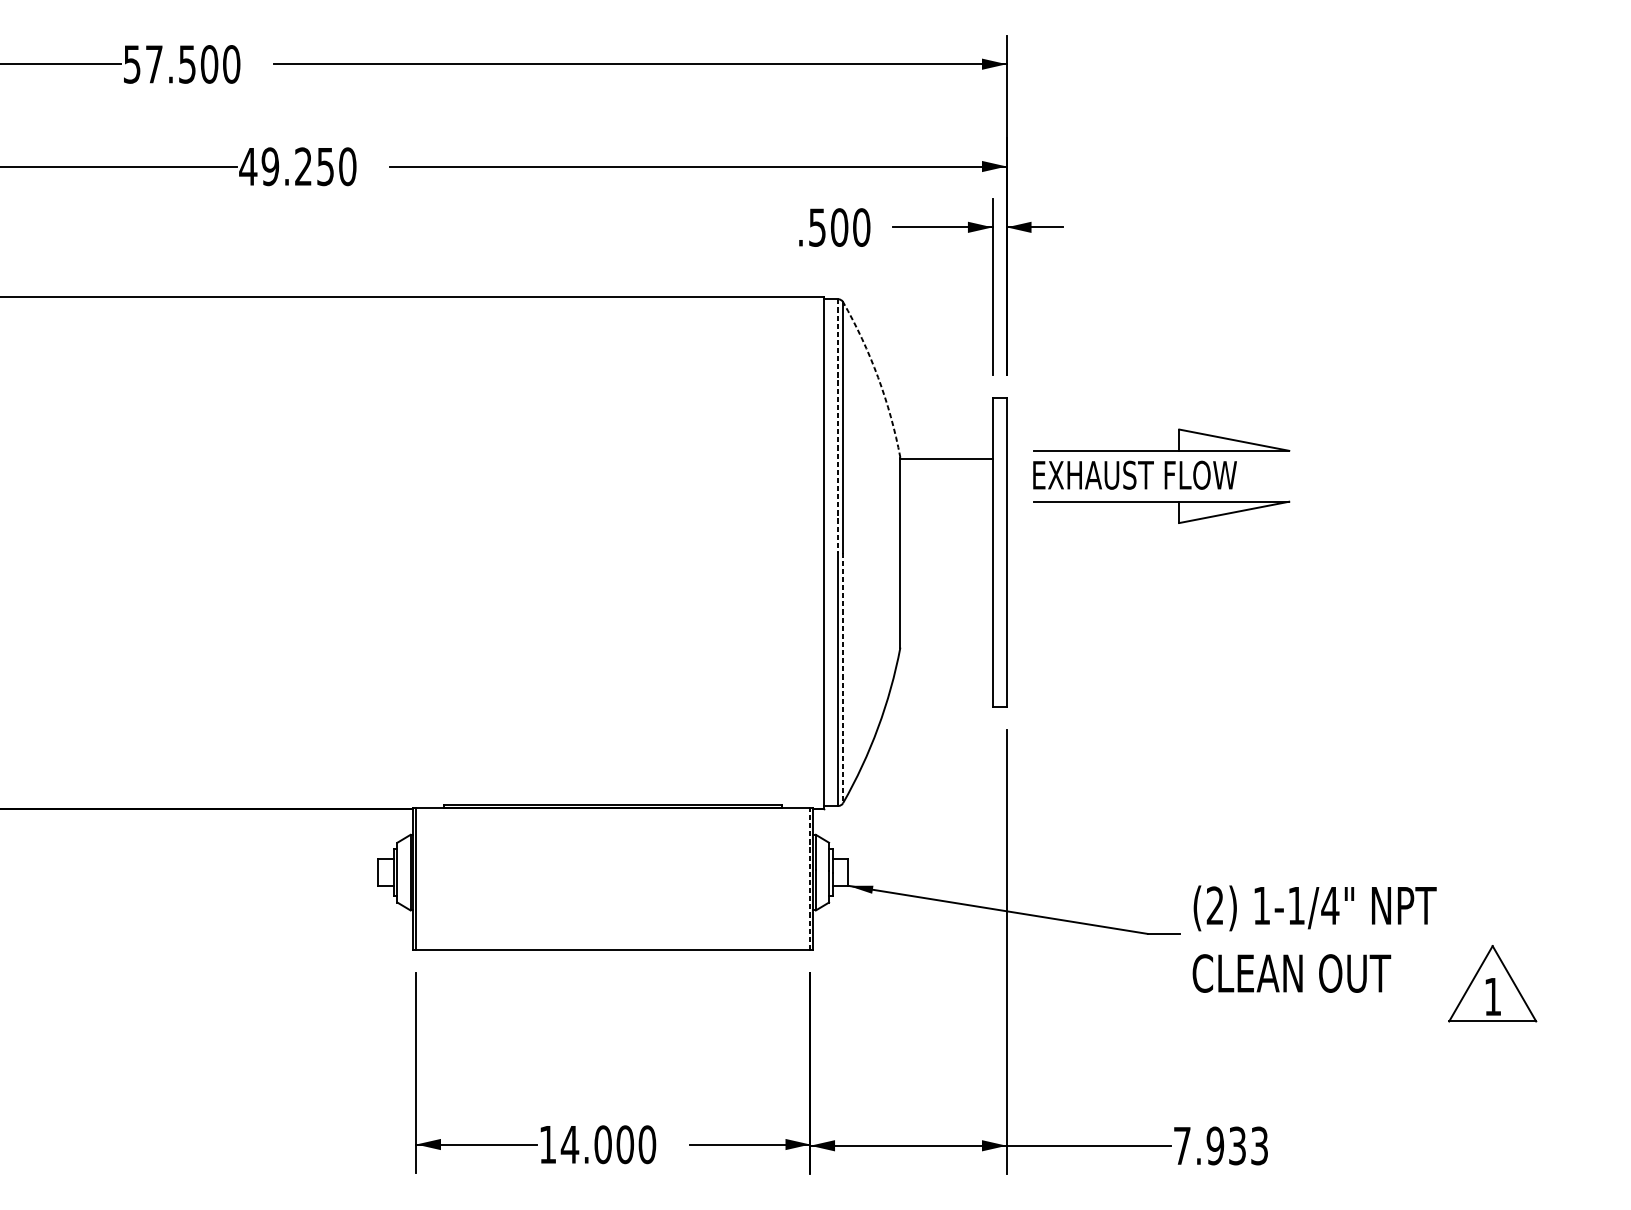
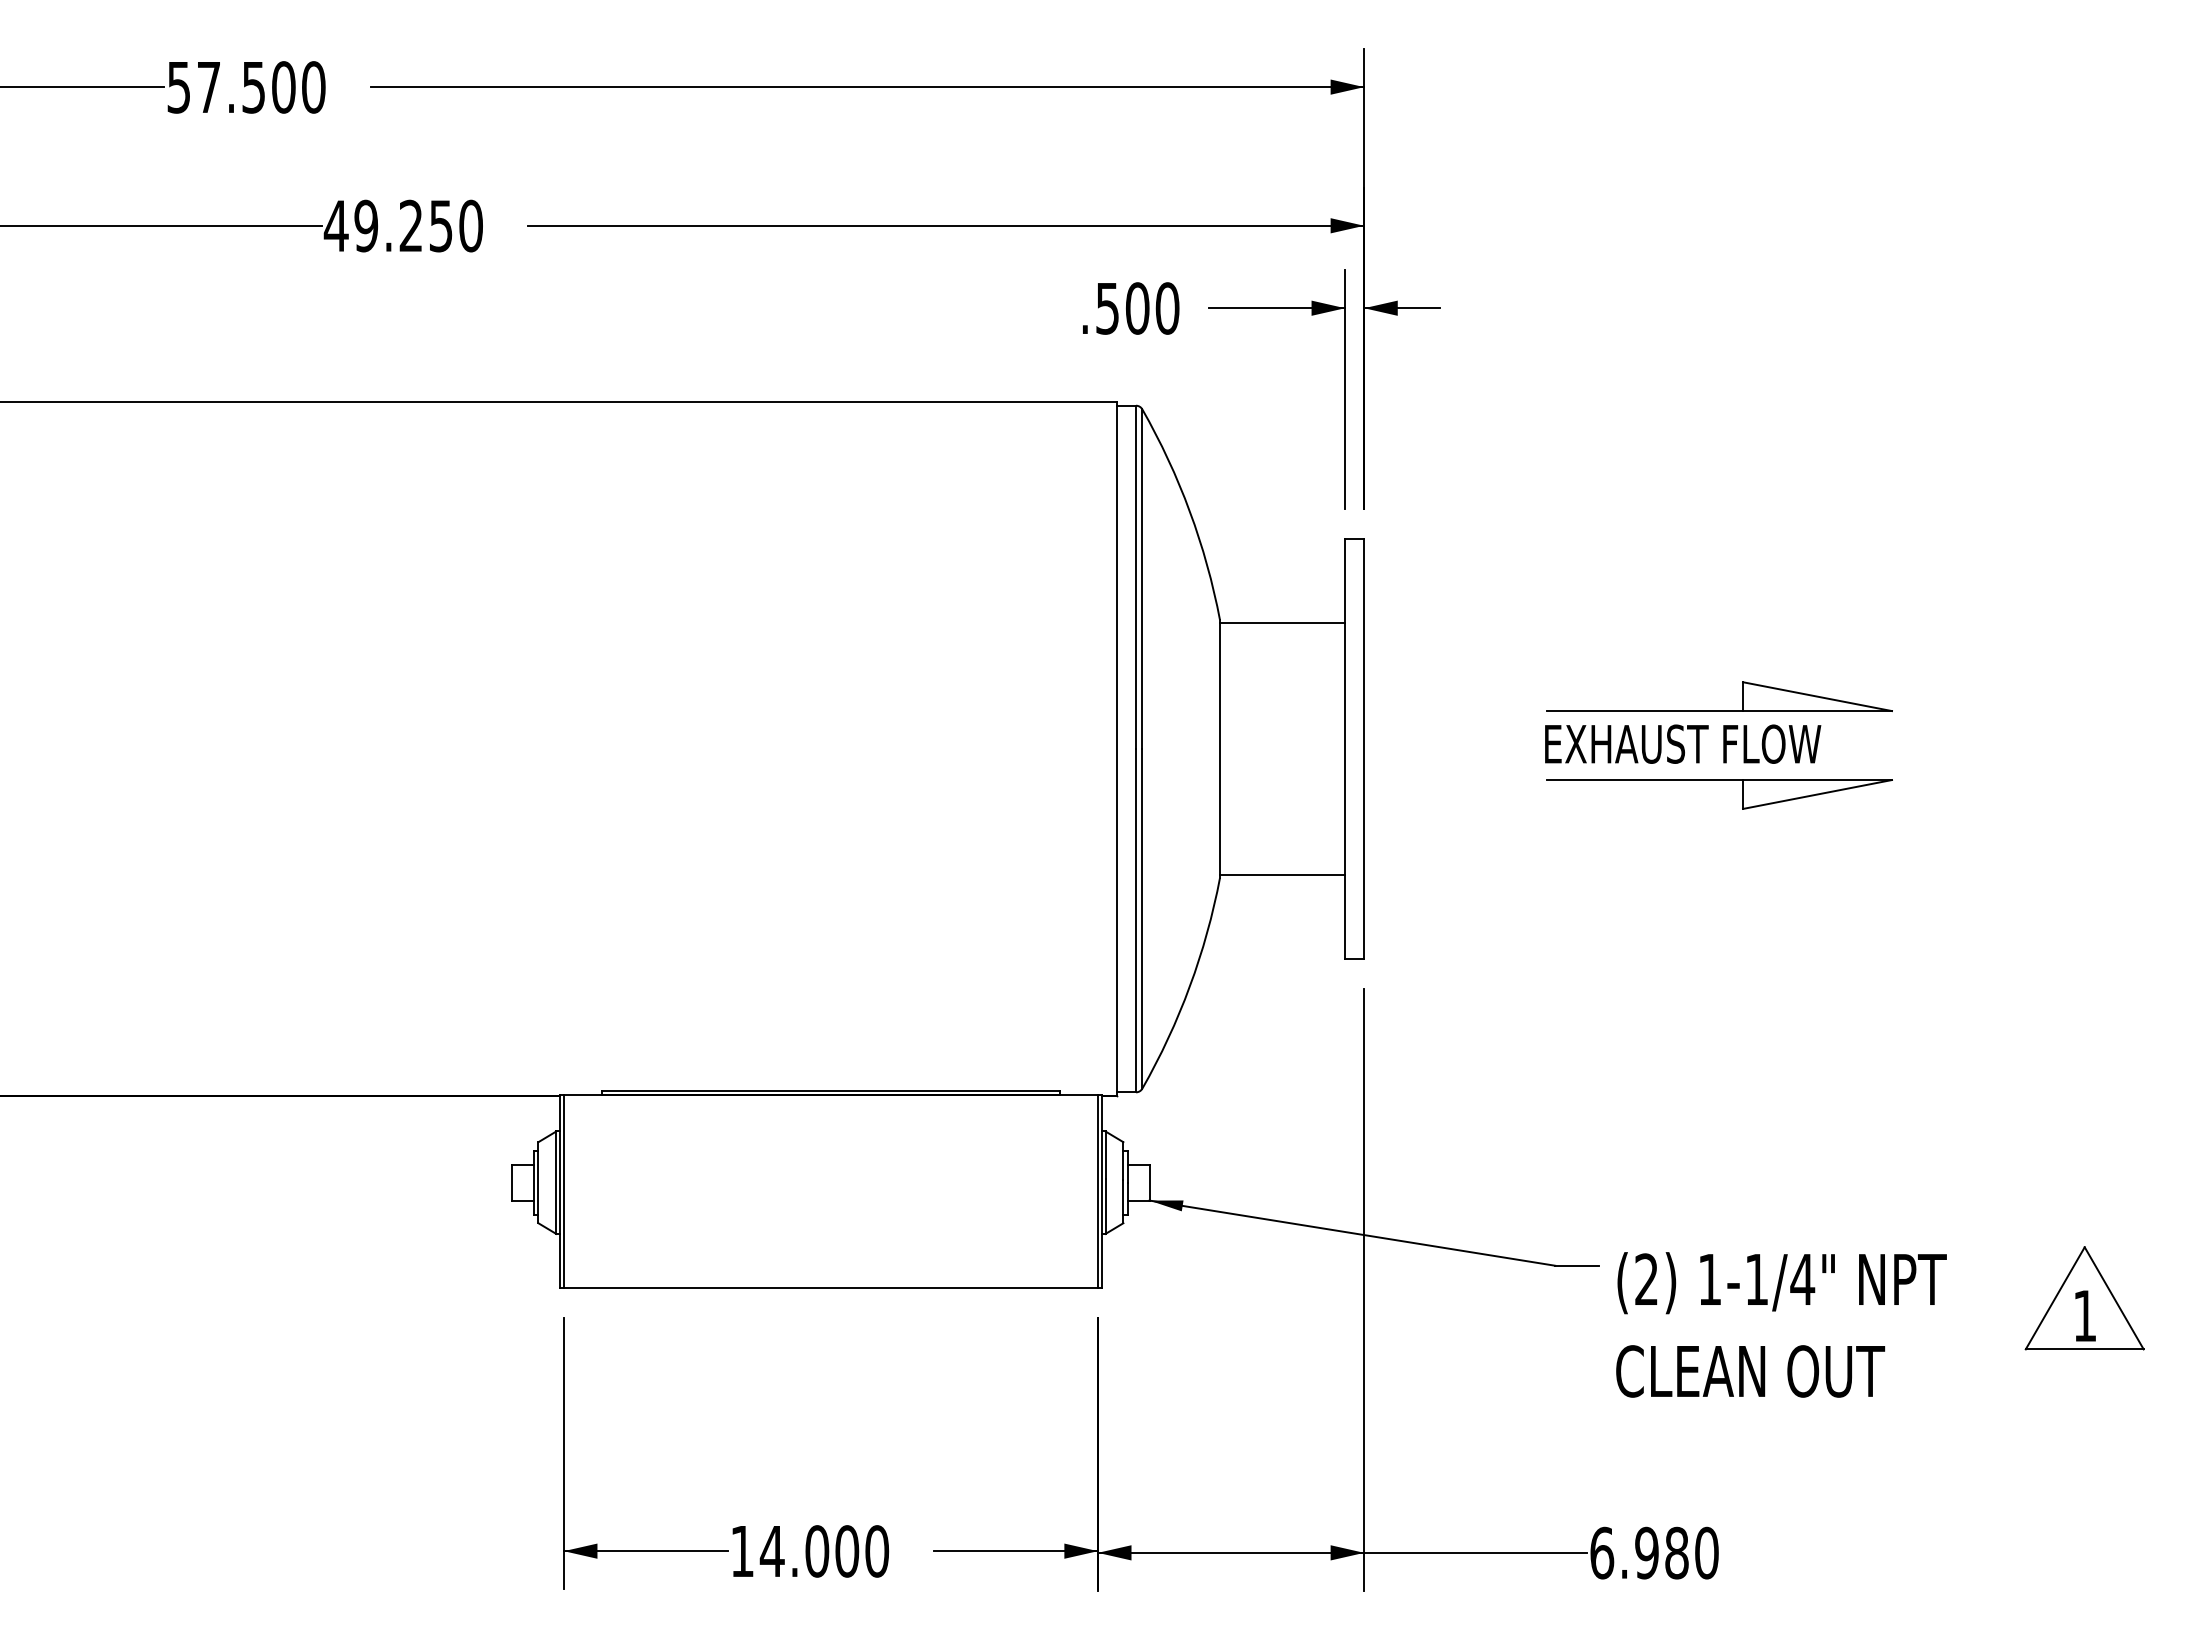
arc: (877, 377) -> (1189, 511), dashed -> solid
line: (838, 426) -> (1136, 577), dashed -> solid
part: (1161, 476) -> (1718, 745), moved
line: (946, 645) -> (1282, 875), added
line: (843, 677) -> (1142, 918), dashed -> solid
line: (809, 878) -> (1097, 1190), dashed -> solid
text: (1314, 938) -> (1781, 1324), moved
part: (1492, 983) -> (2084, 1298), moved
text: (1220, 1145) -> (1654, 1552), 7.933 -> 6.980

